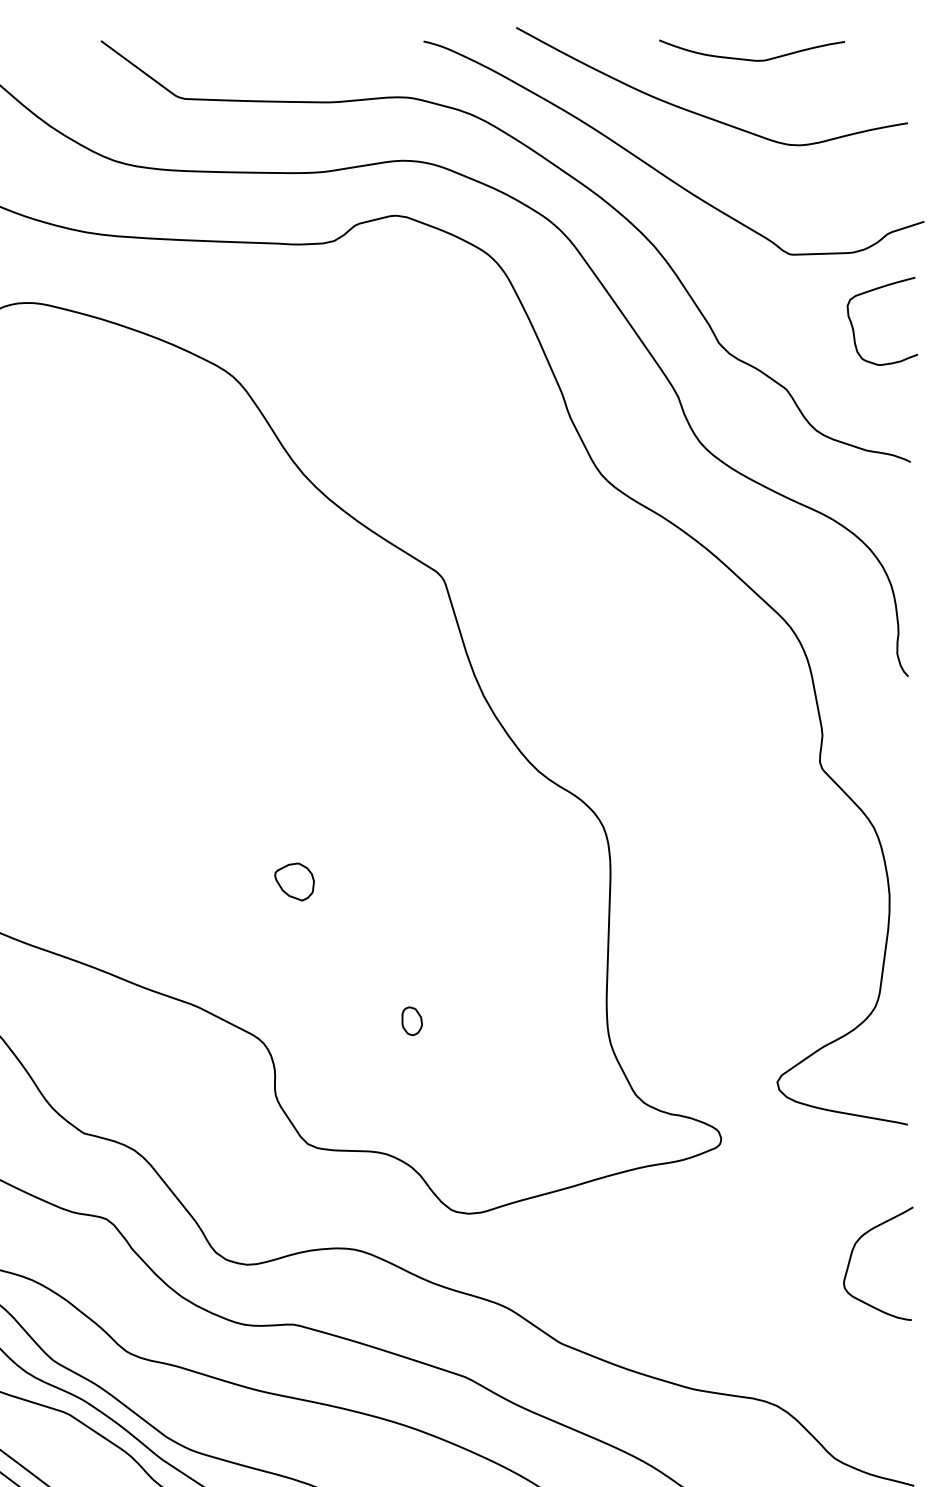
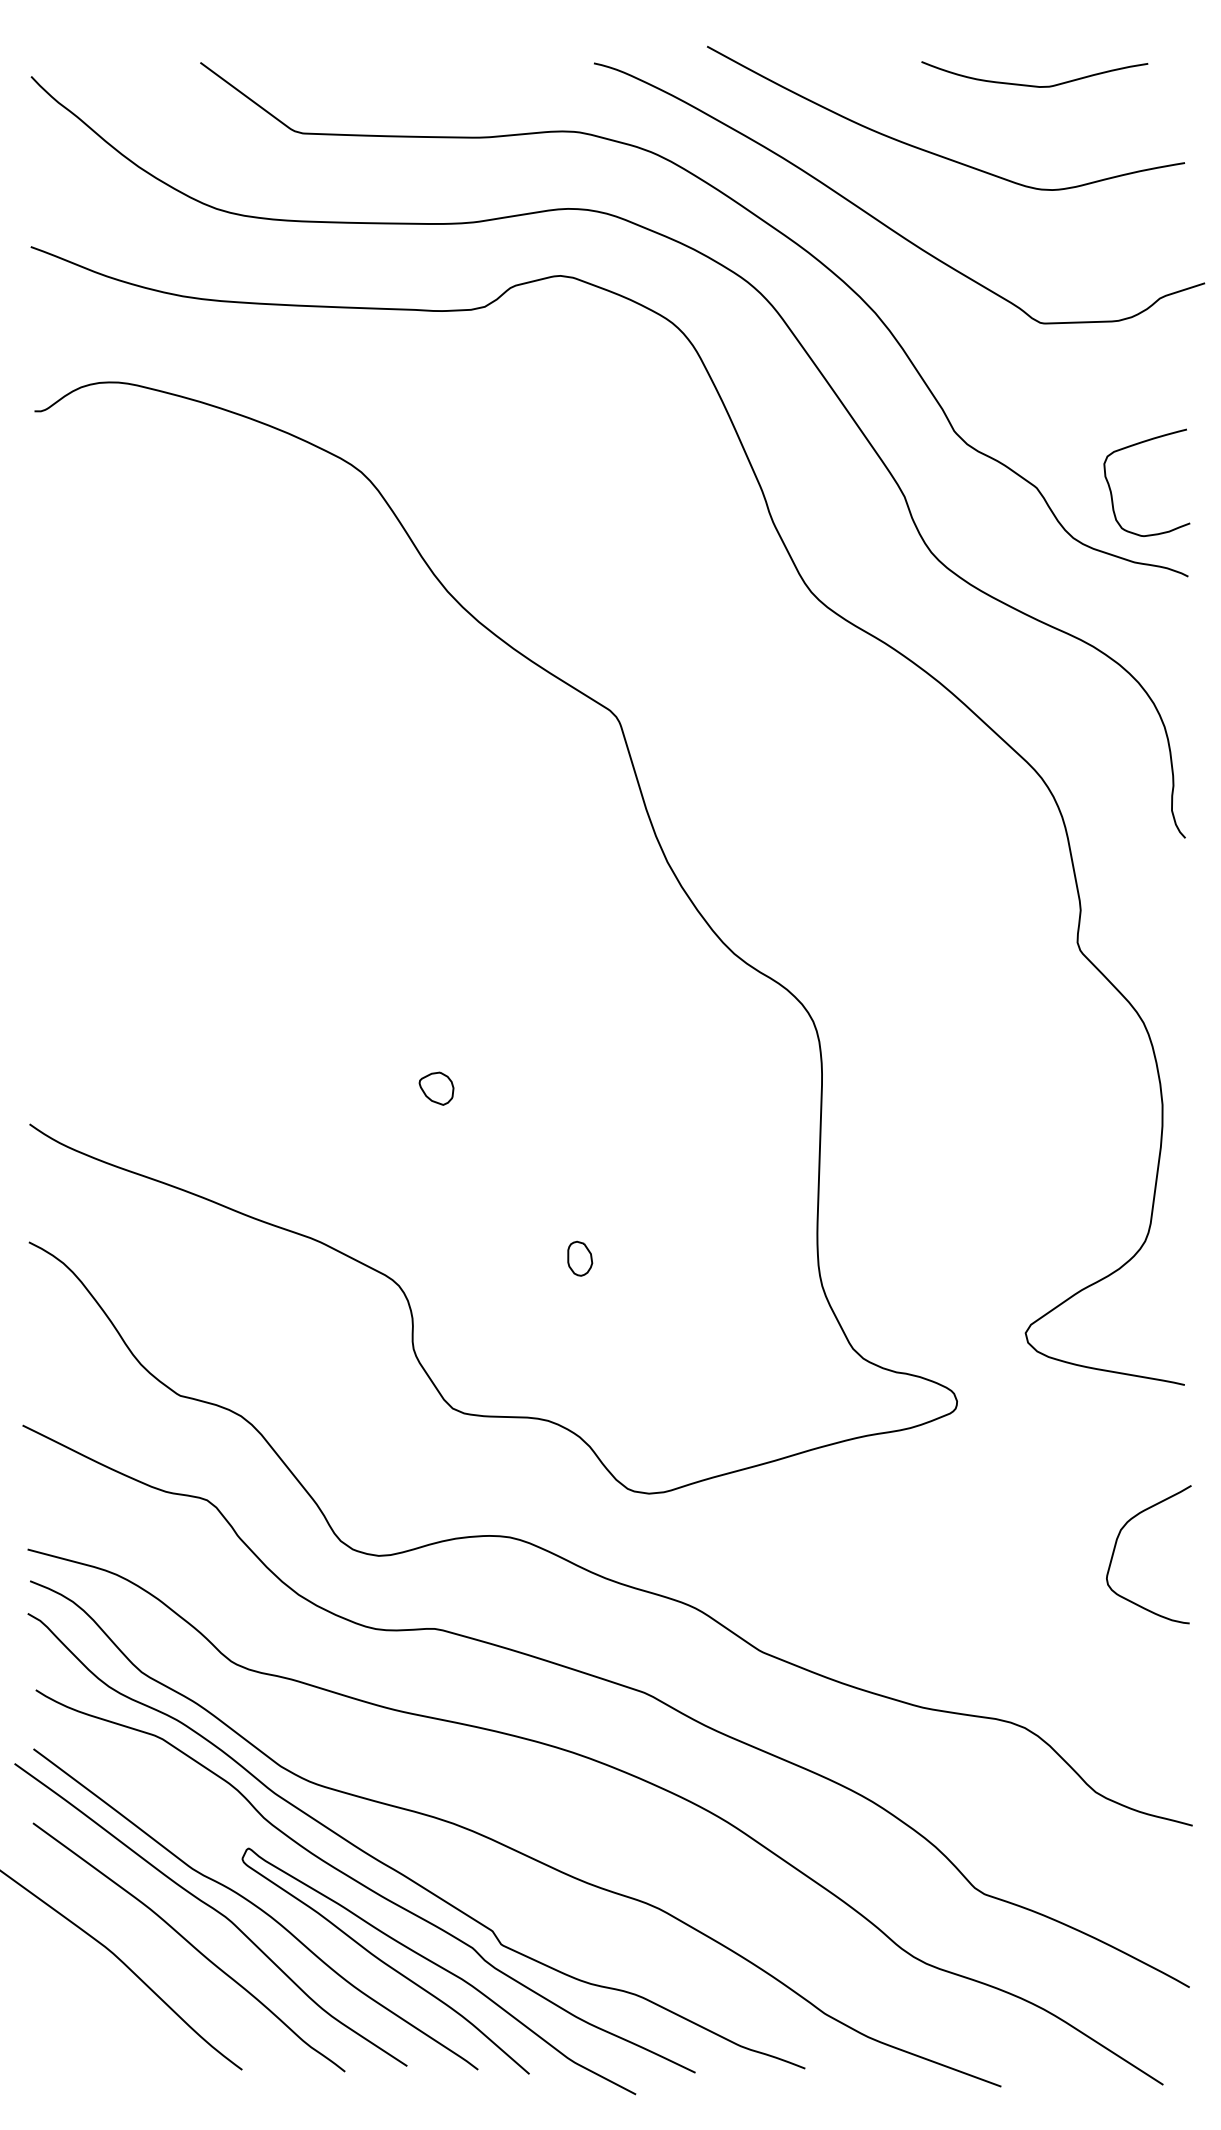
curve: (751, 59) -> (1034, 85), moved
curve: (853, 326) -> (1111, 489), moved
part: (294, 881) -> (436, 1088), size x0.71

